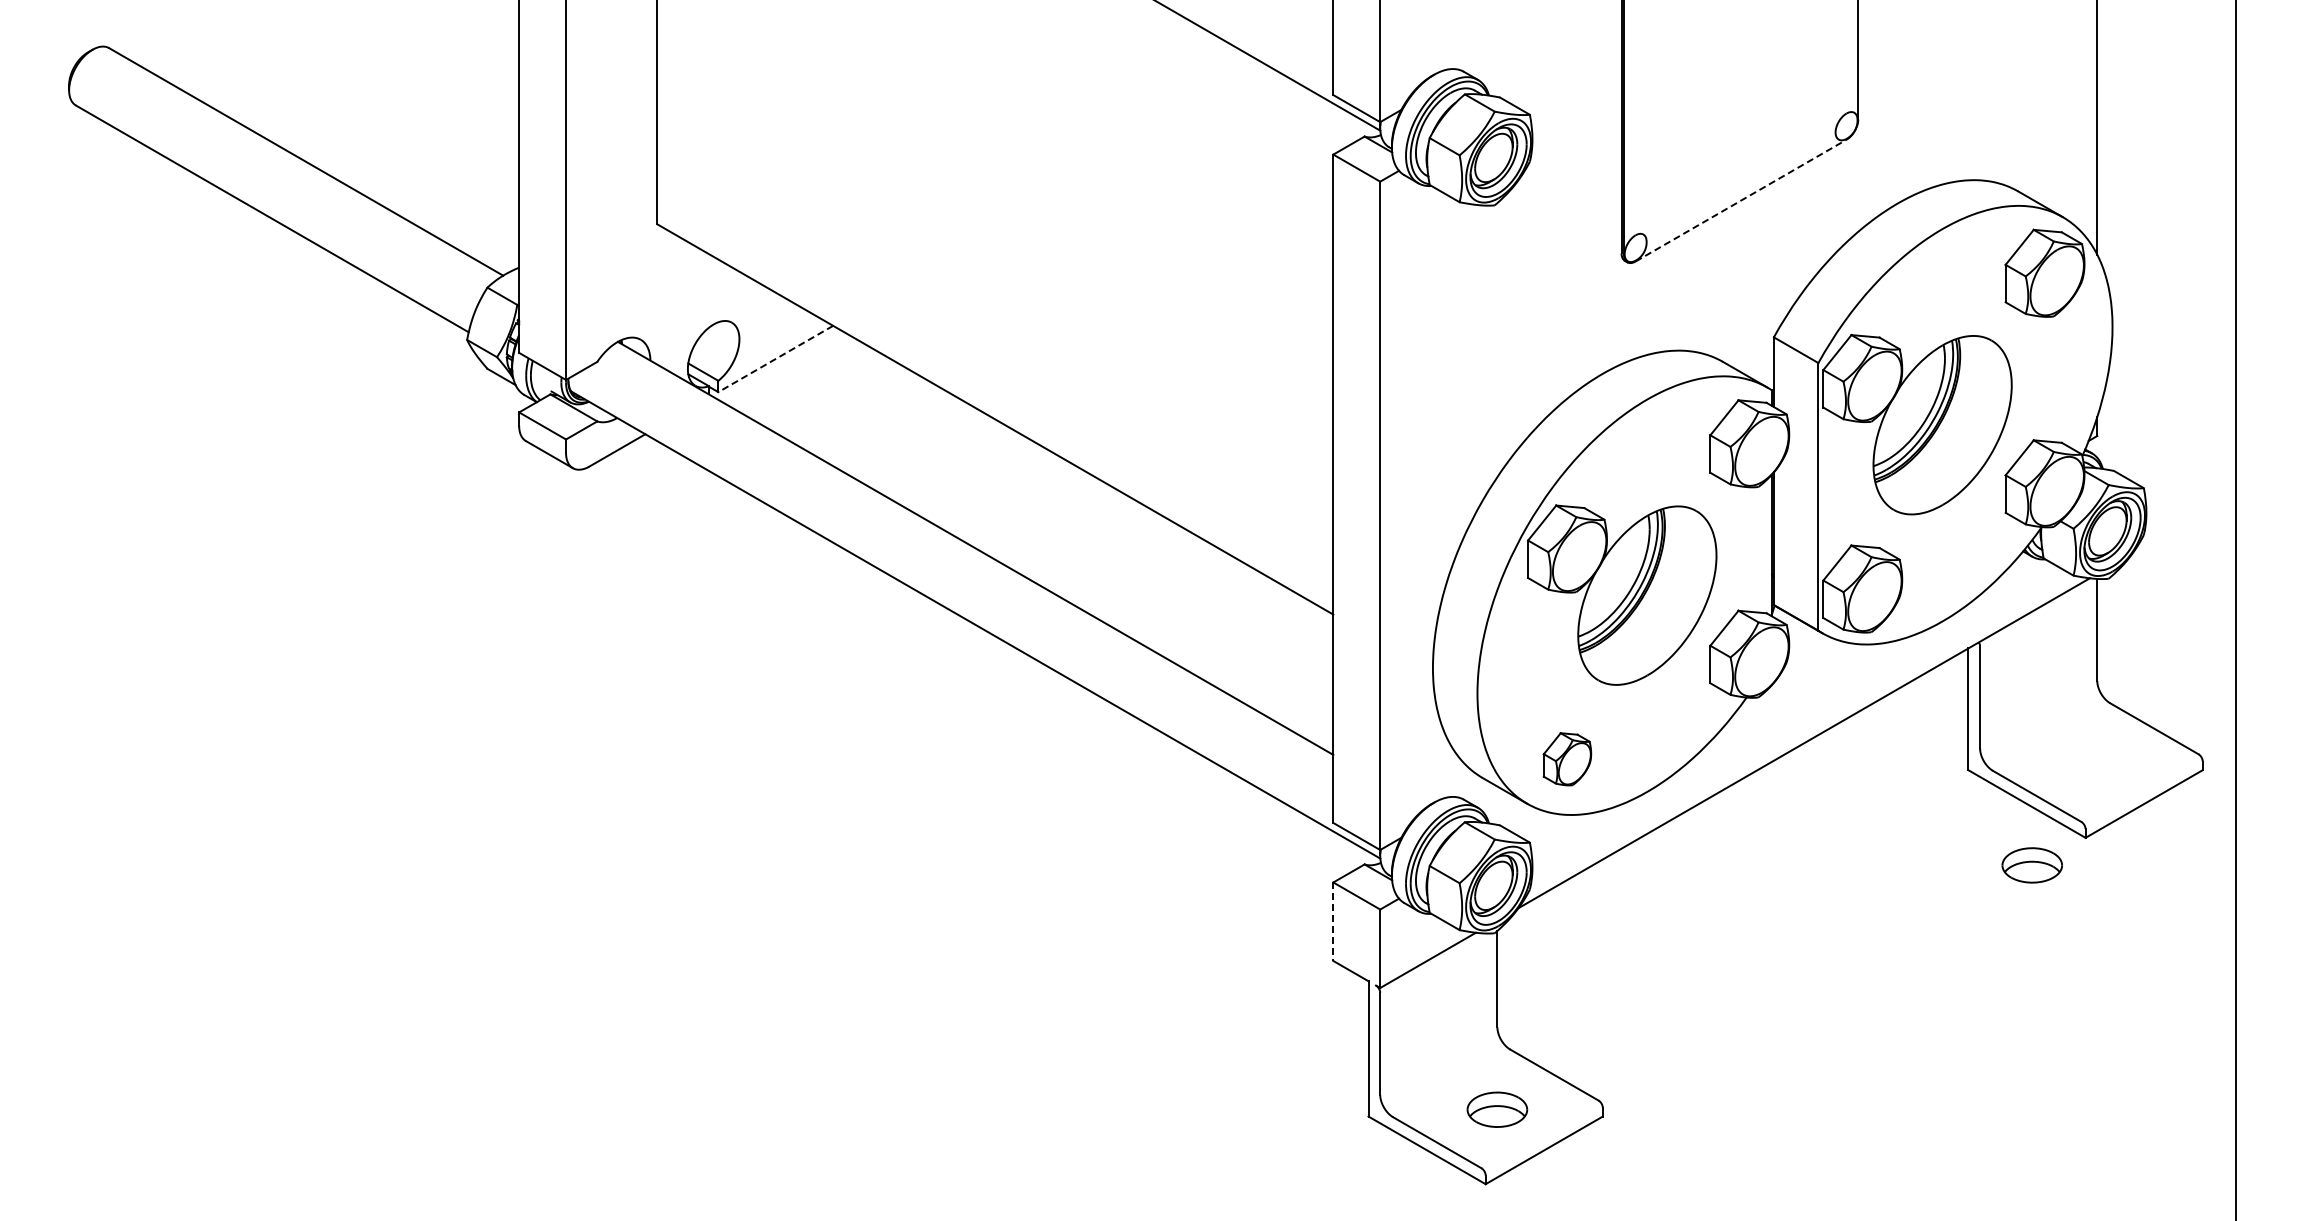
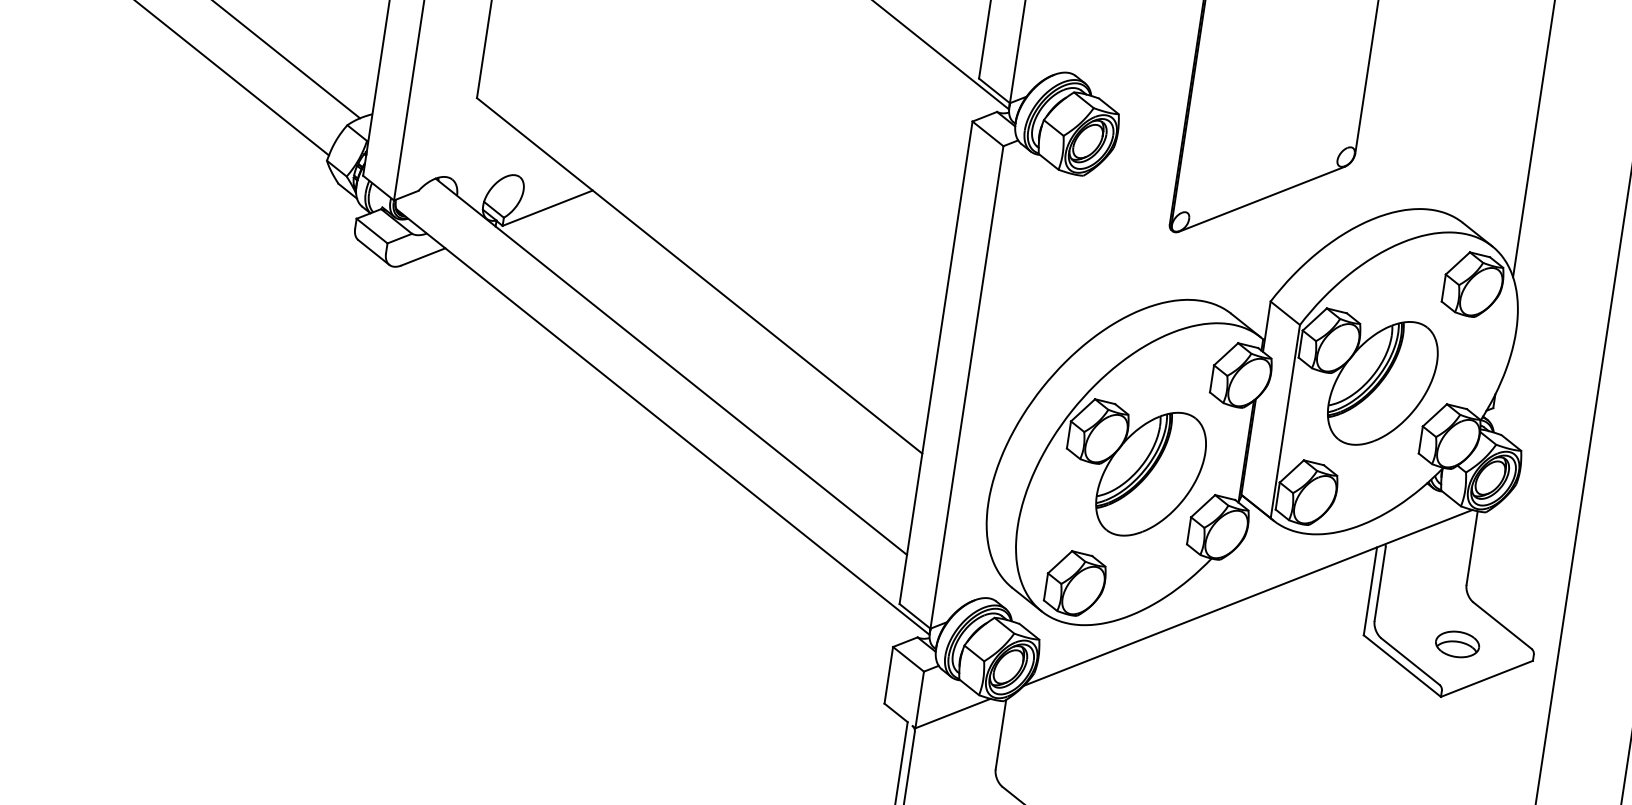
line: (1741, 200) -> (1262, 199), dashed -> solid
line: (775, 359) -> (547, 208), dashed -> solid
part: (1567, 758) -> (1075, 583), size x1.67
part: (2031, 865) -> (1456, 644), moved
line: (1333, 922) -> (888, 675), dashed -> solid

